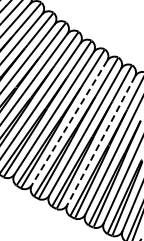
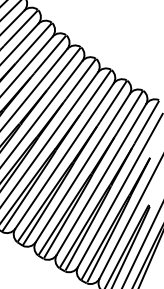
line: (69, 122) -> (64, 155), dashed -> solid
line: (101, 140) -> (101, 179), dashed -> solid

